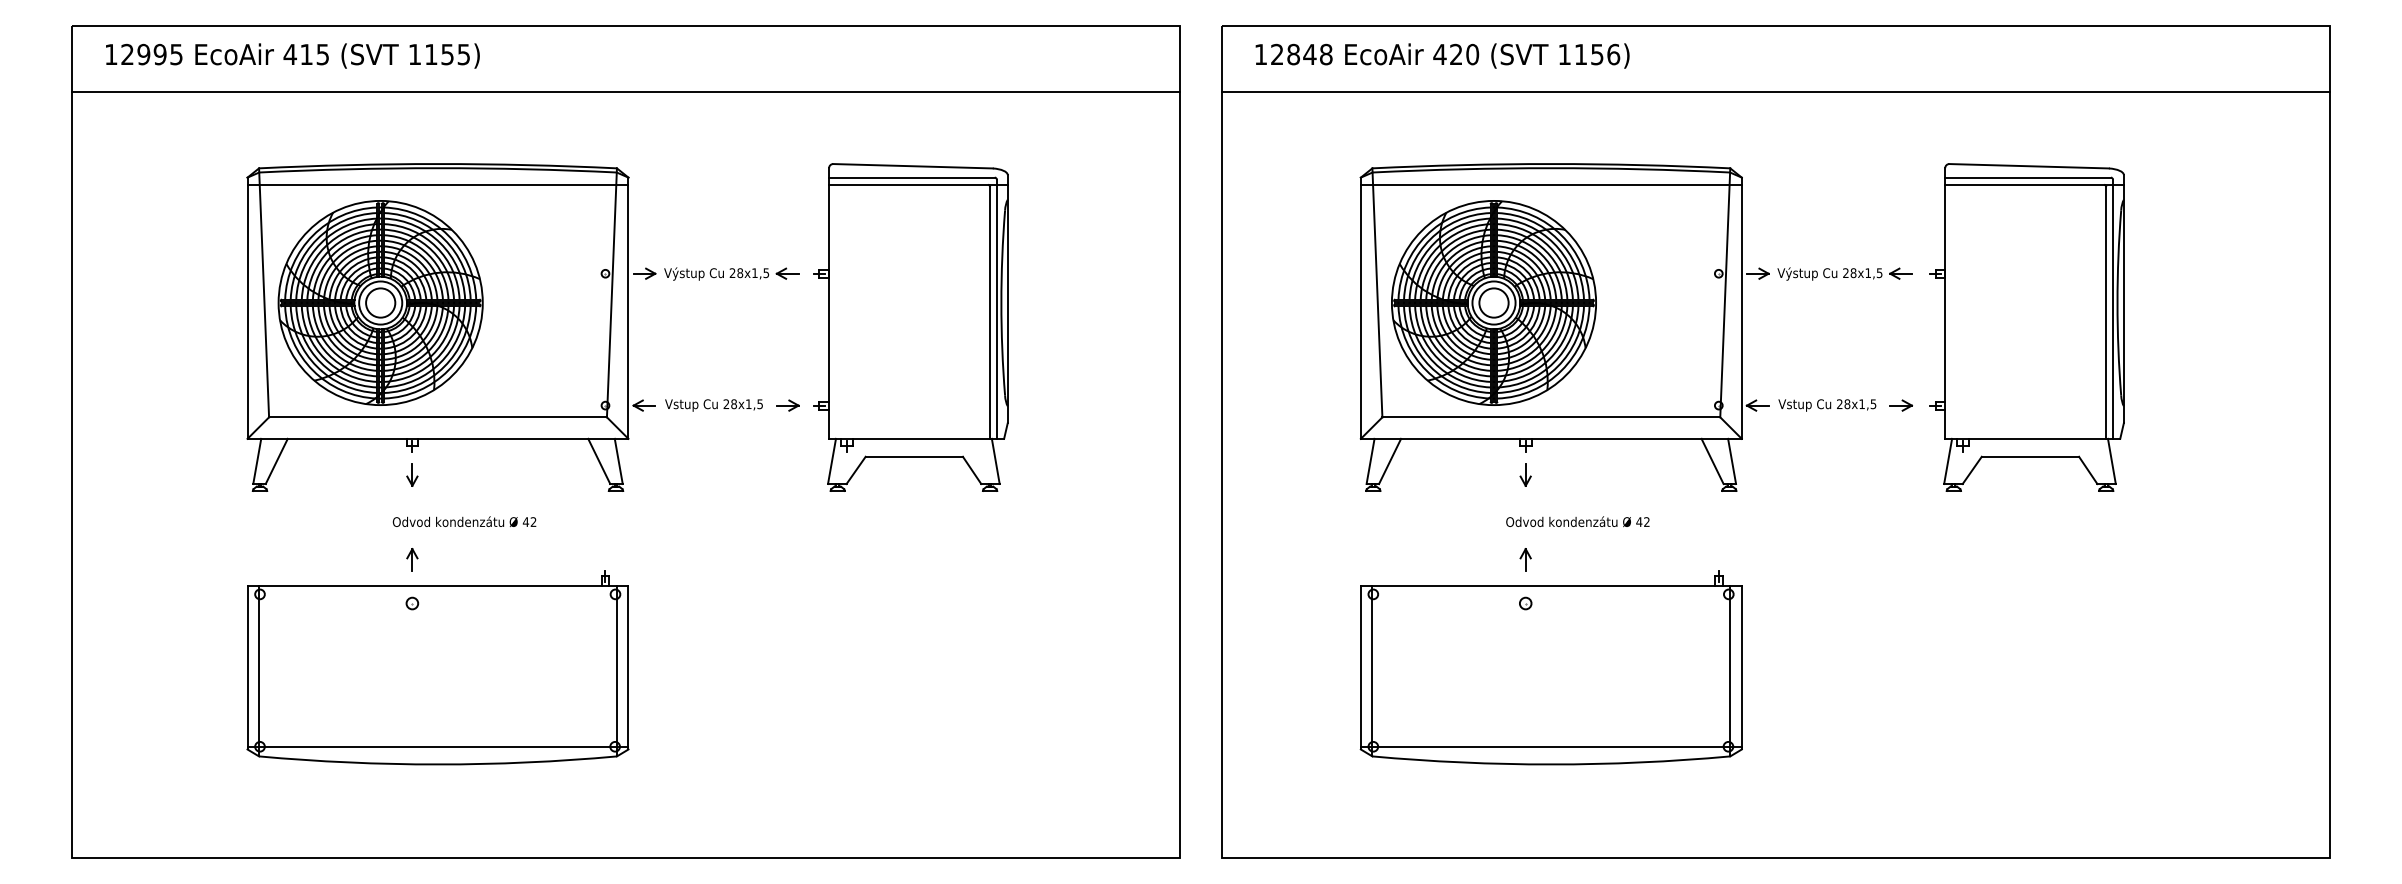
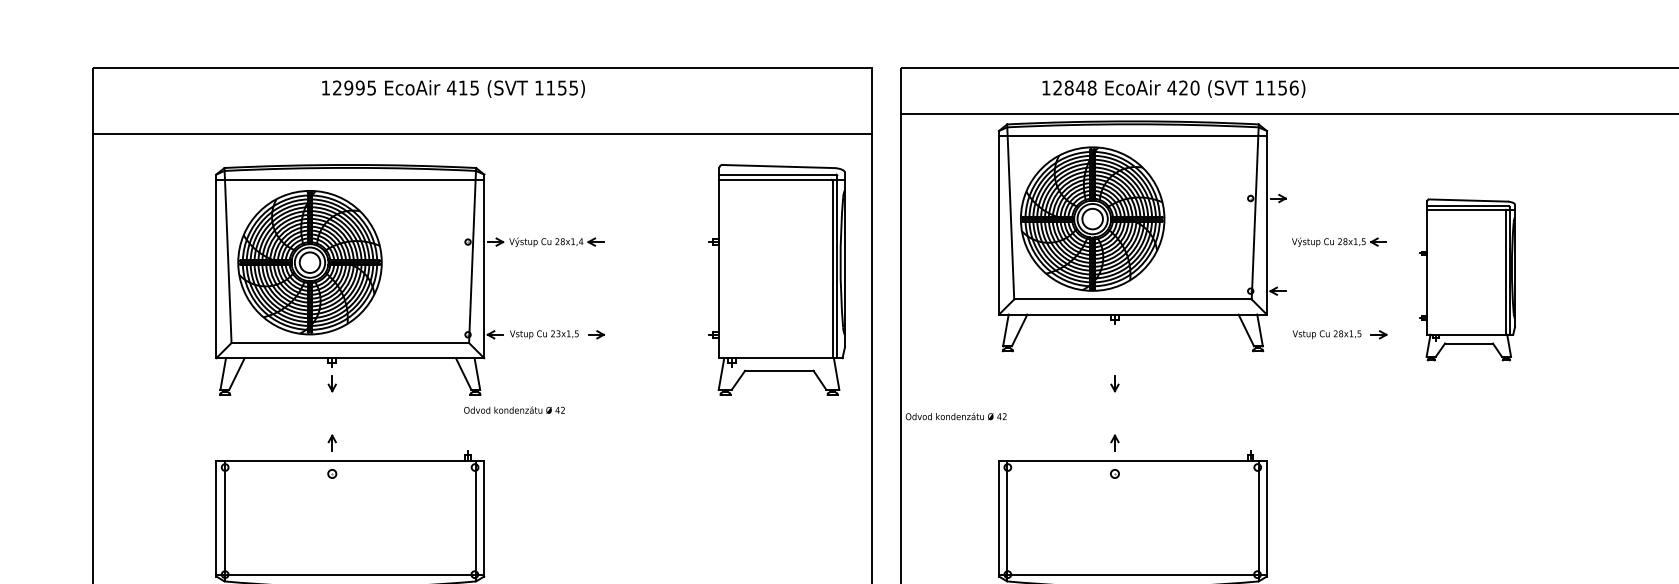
text: (292, 55) -> (453, 88), moved
text: (1442, 55) -> (1173, 88), moved
line: (626, 91) -> (482, 133), moved
text: (766, 273) -> (581, 241), 28x1,5 -> 28x1,4
part: (910, 327) -> (776, 279), moved
part: (1564, 327) -> (1142, 236), moved
part: (2026, 327) -> (1467, 279), size x0.7
text: (733, 404) -> (558, 334), 28x1,5 -> 23x1,5
text: (464, 521) -> (514, 409), moved
text: (1577, 521) -> (955, 416), moved

